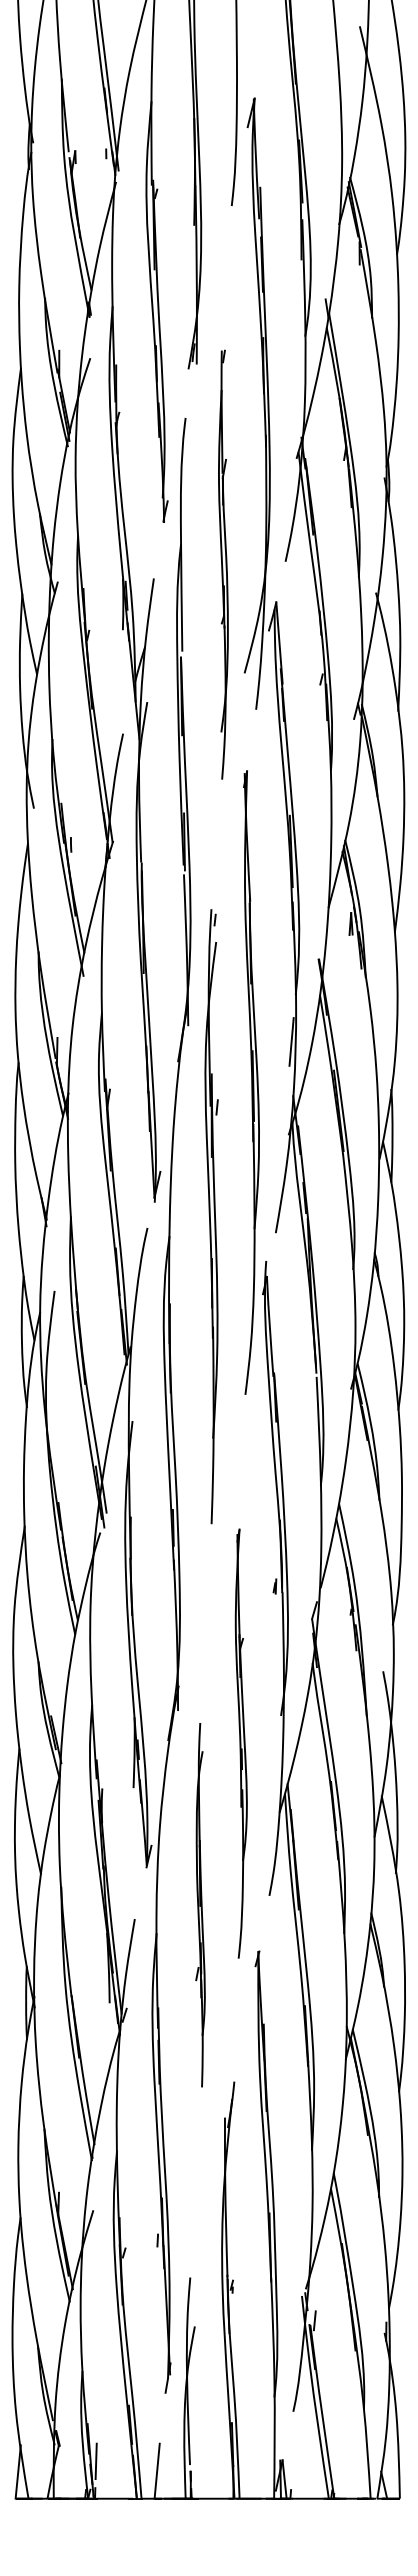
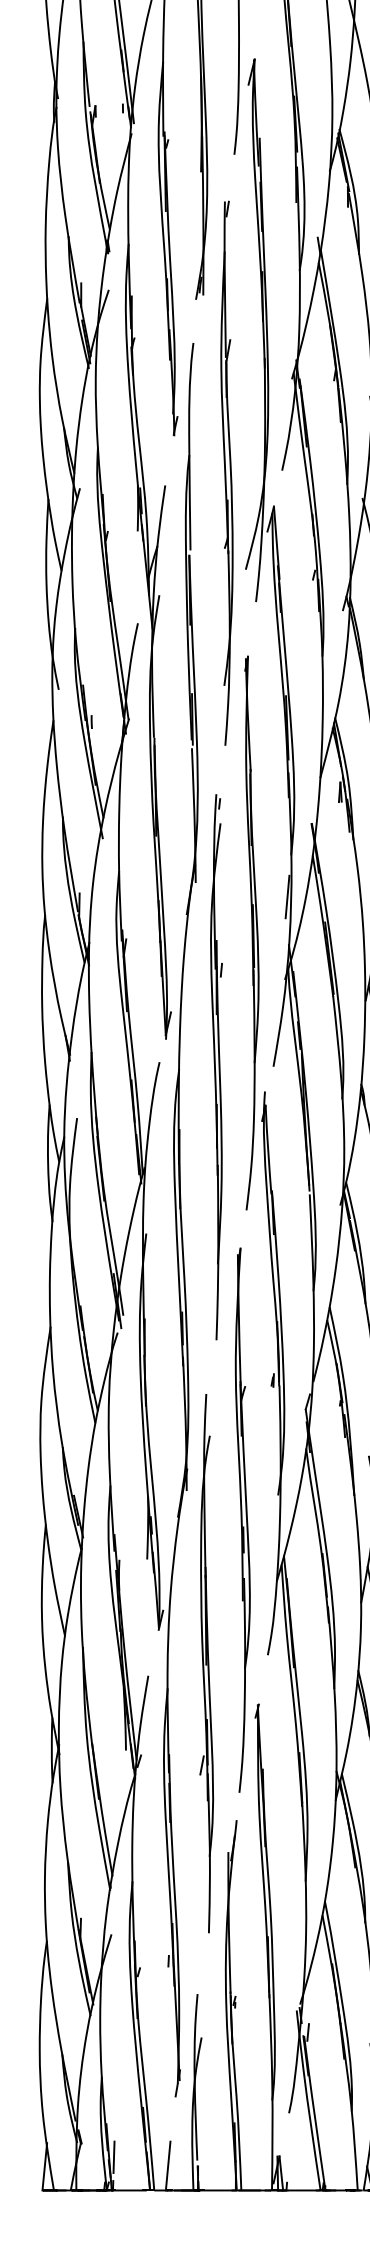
part: (223, 564) -> (227, 473), size x1.43
part: (211, 1216) -> (216, 1067), moved
part: (241, 1743) -> (243, 1519), size x1.43
part: (200, 1904) -> (206, 1662), size x1.67

